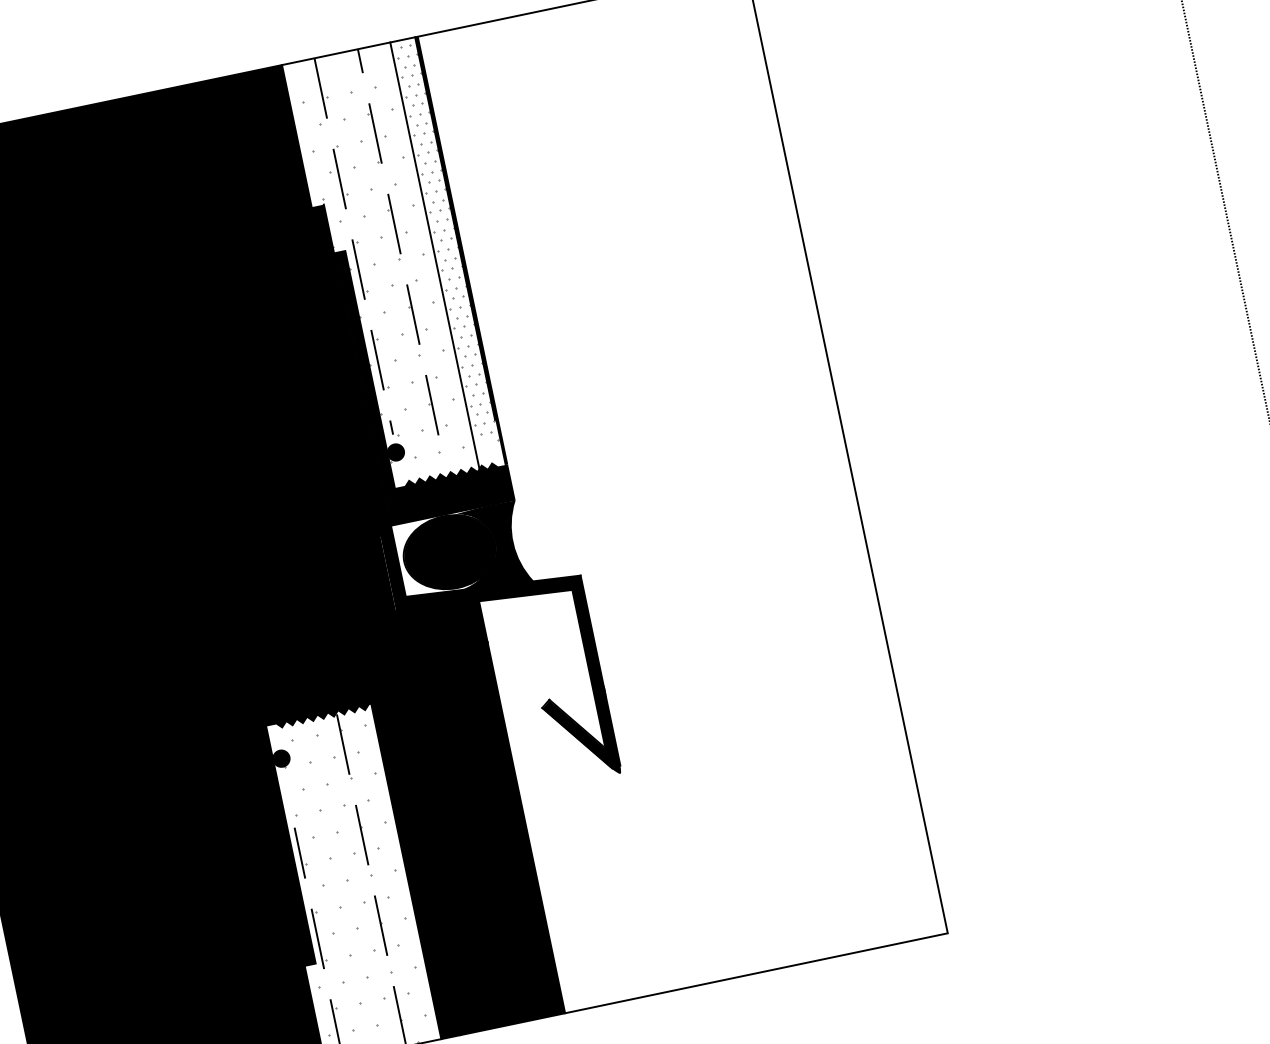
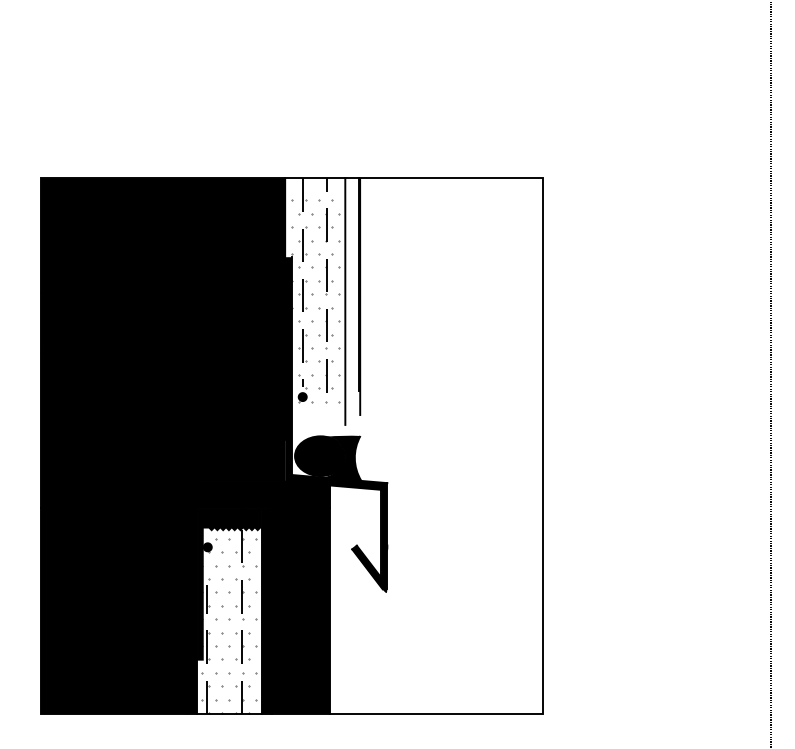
hatch: (445, 243) -> (352, 291), removed
fill: (424, 375) -> (326, 359), removed

